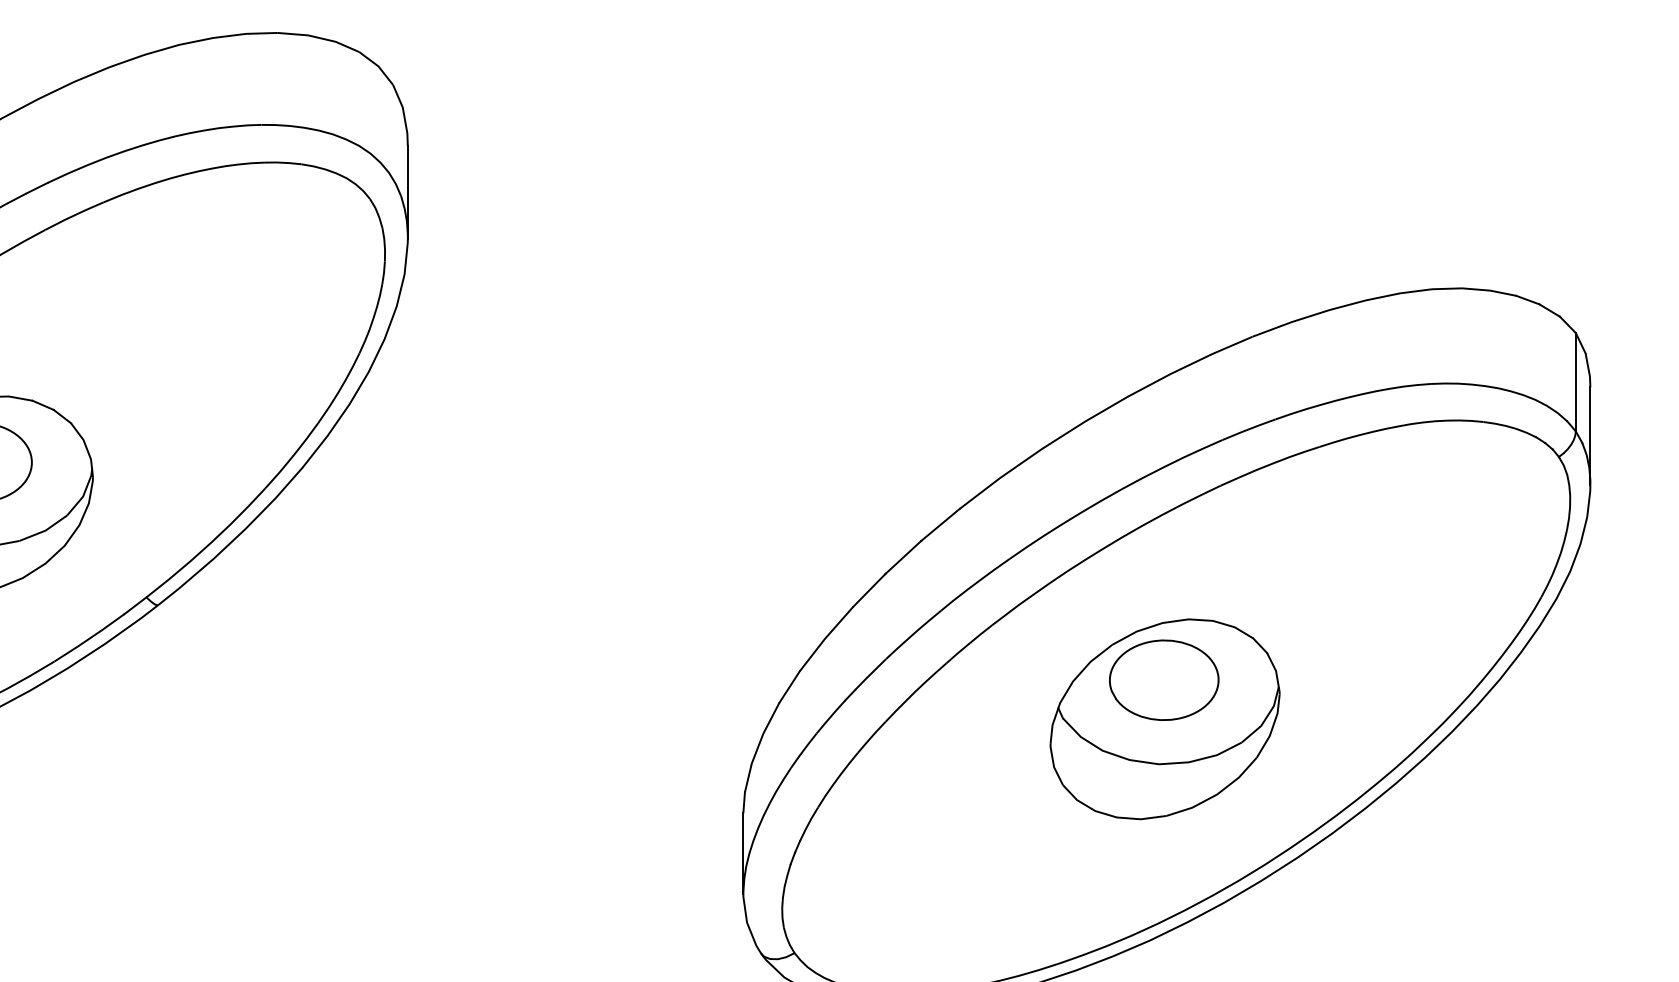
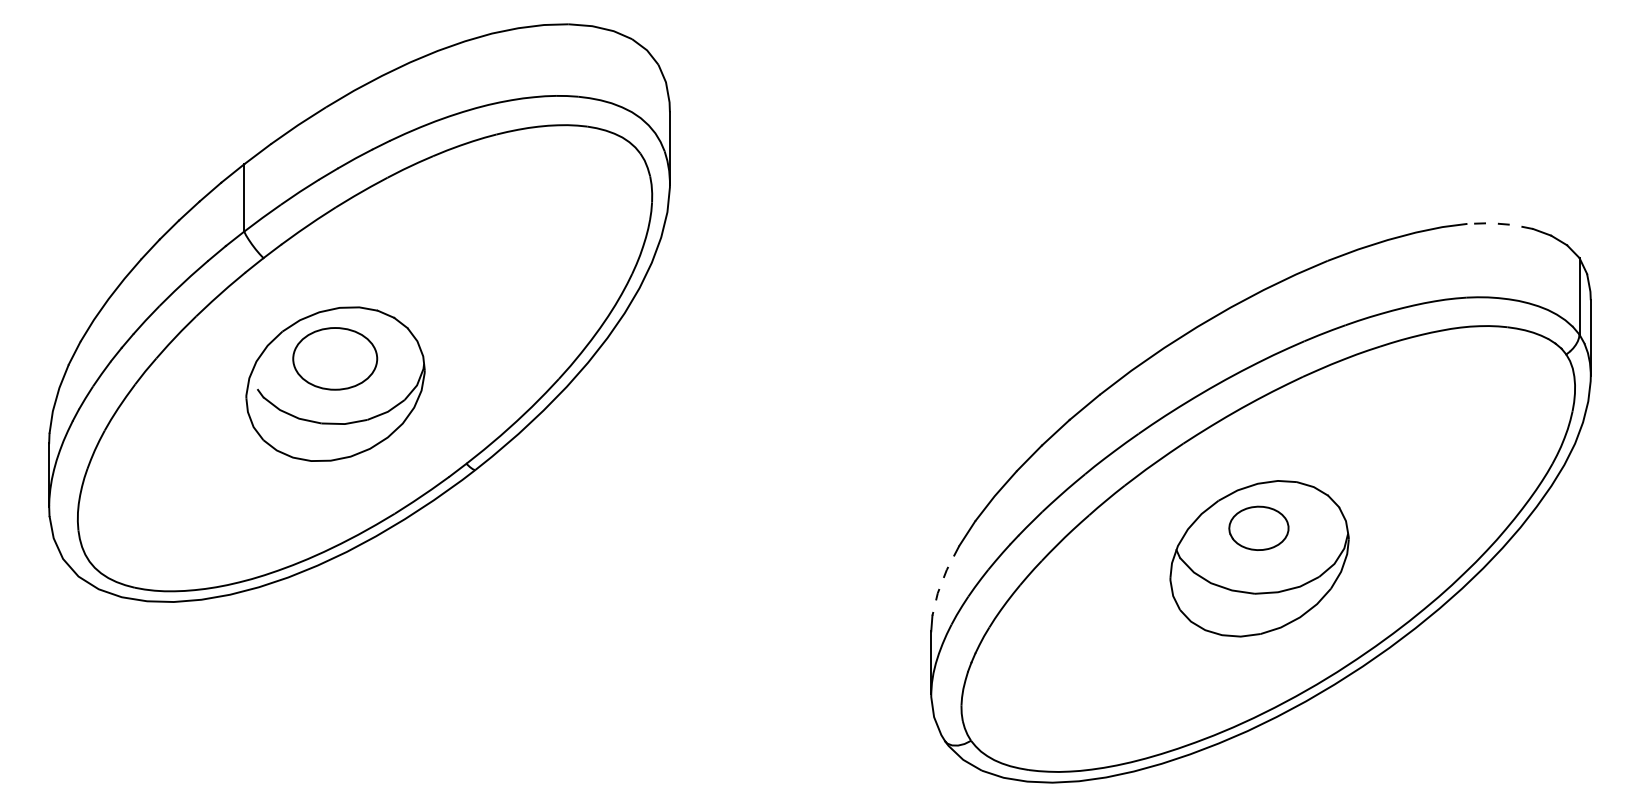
line: (1474, 288) -> (1500, 223), solid -> dashed
part: (1163, 680) -> (1258, 528), size x0.7
line: (759, 745) -> (943, 579), solid -> dashed

